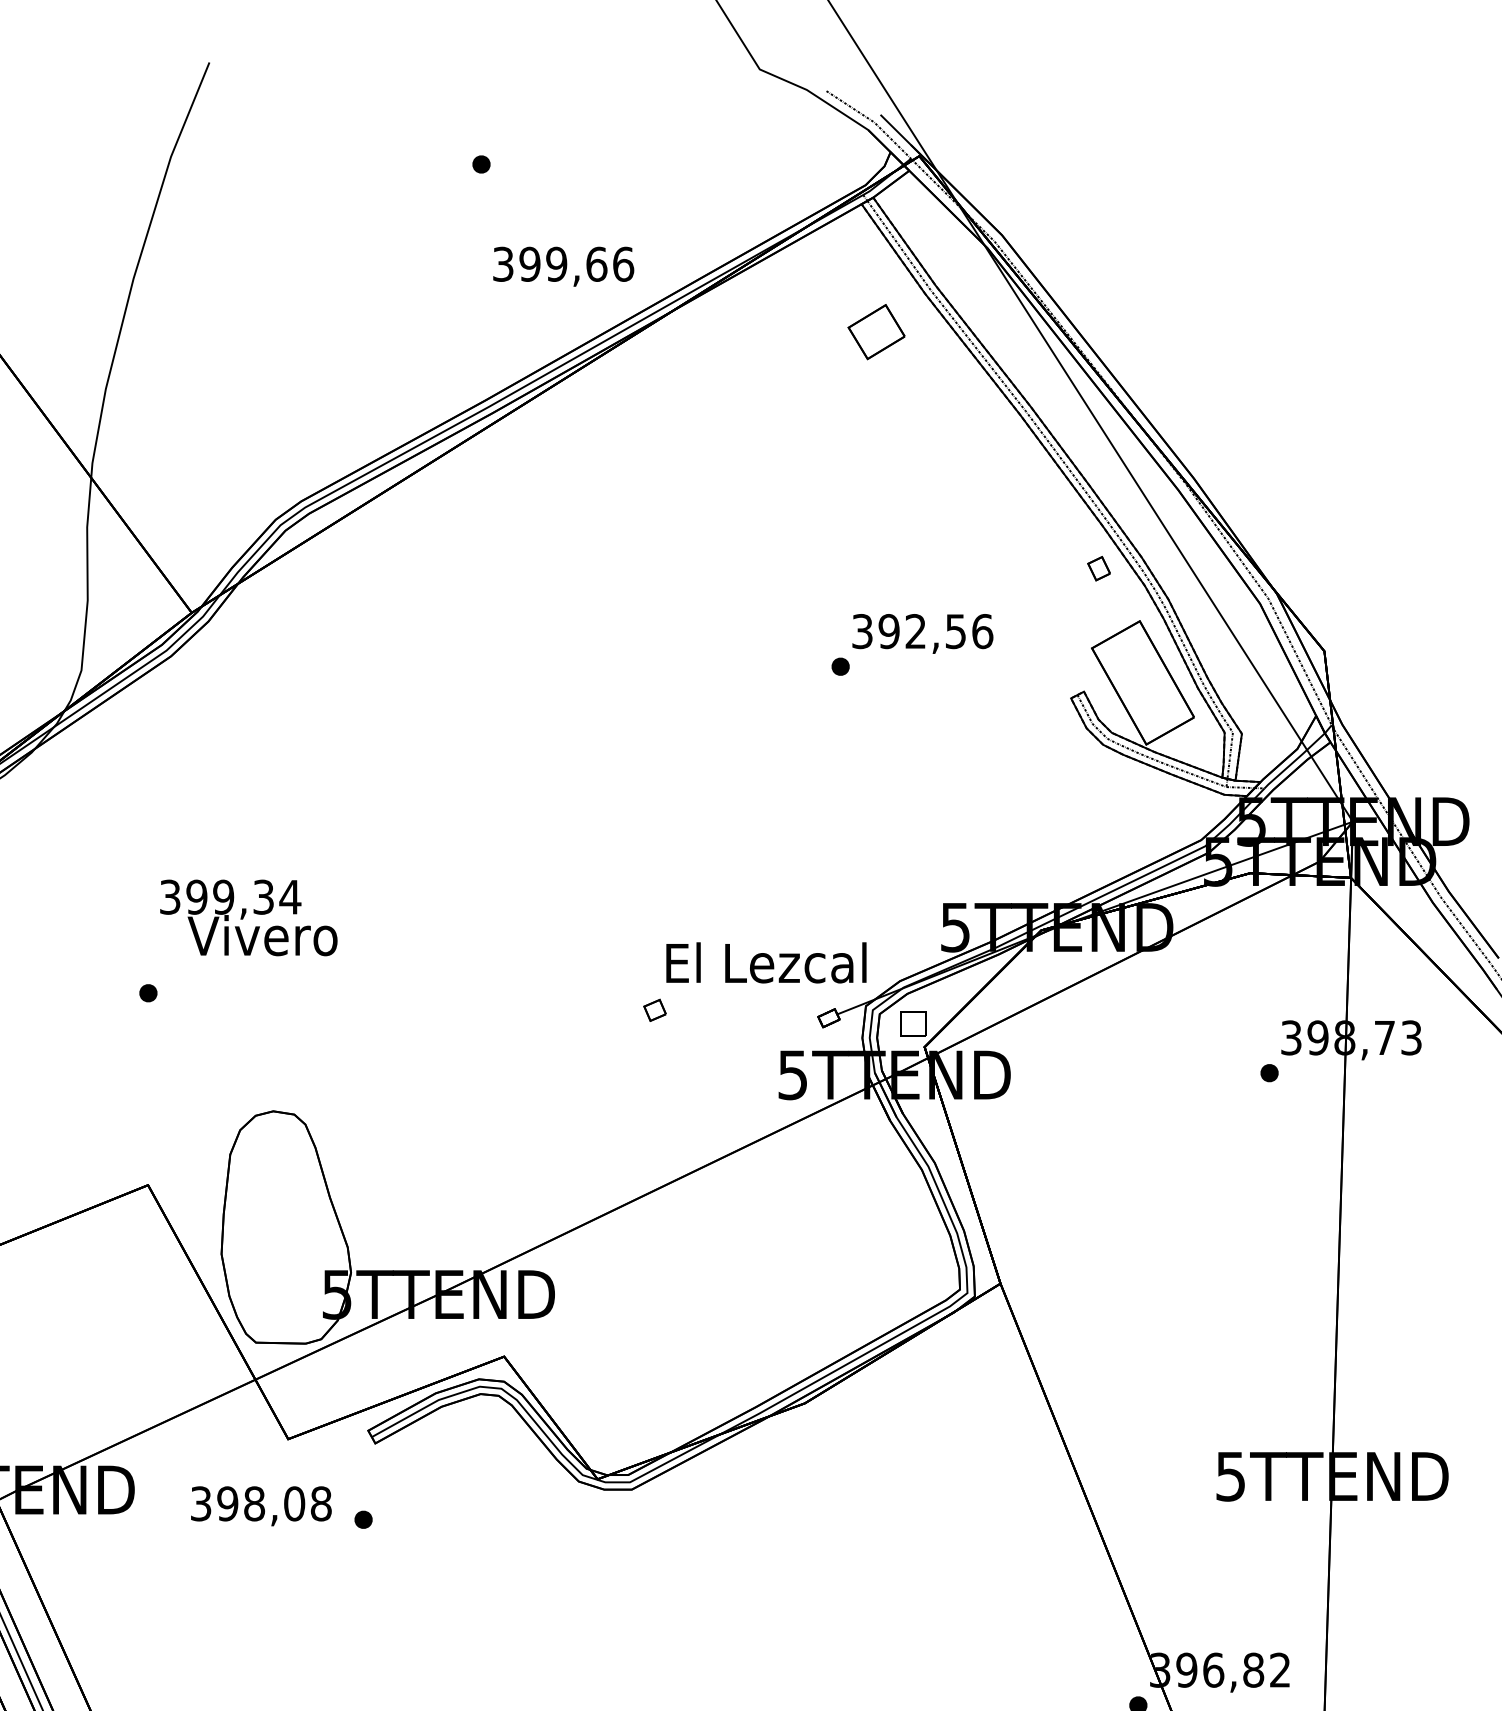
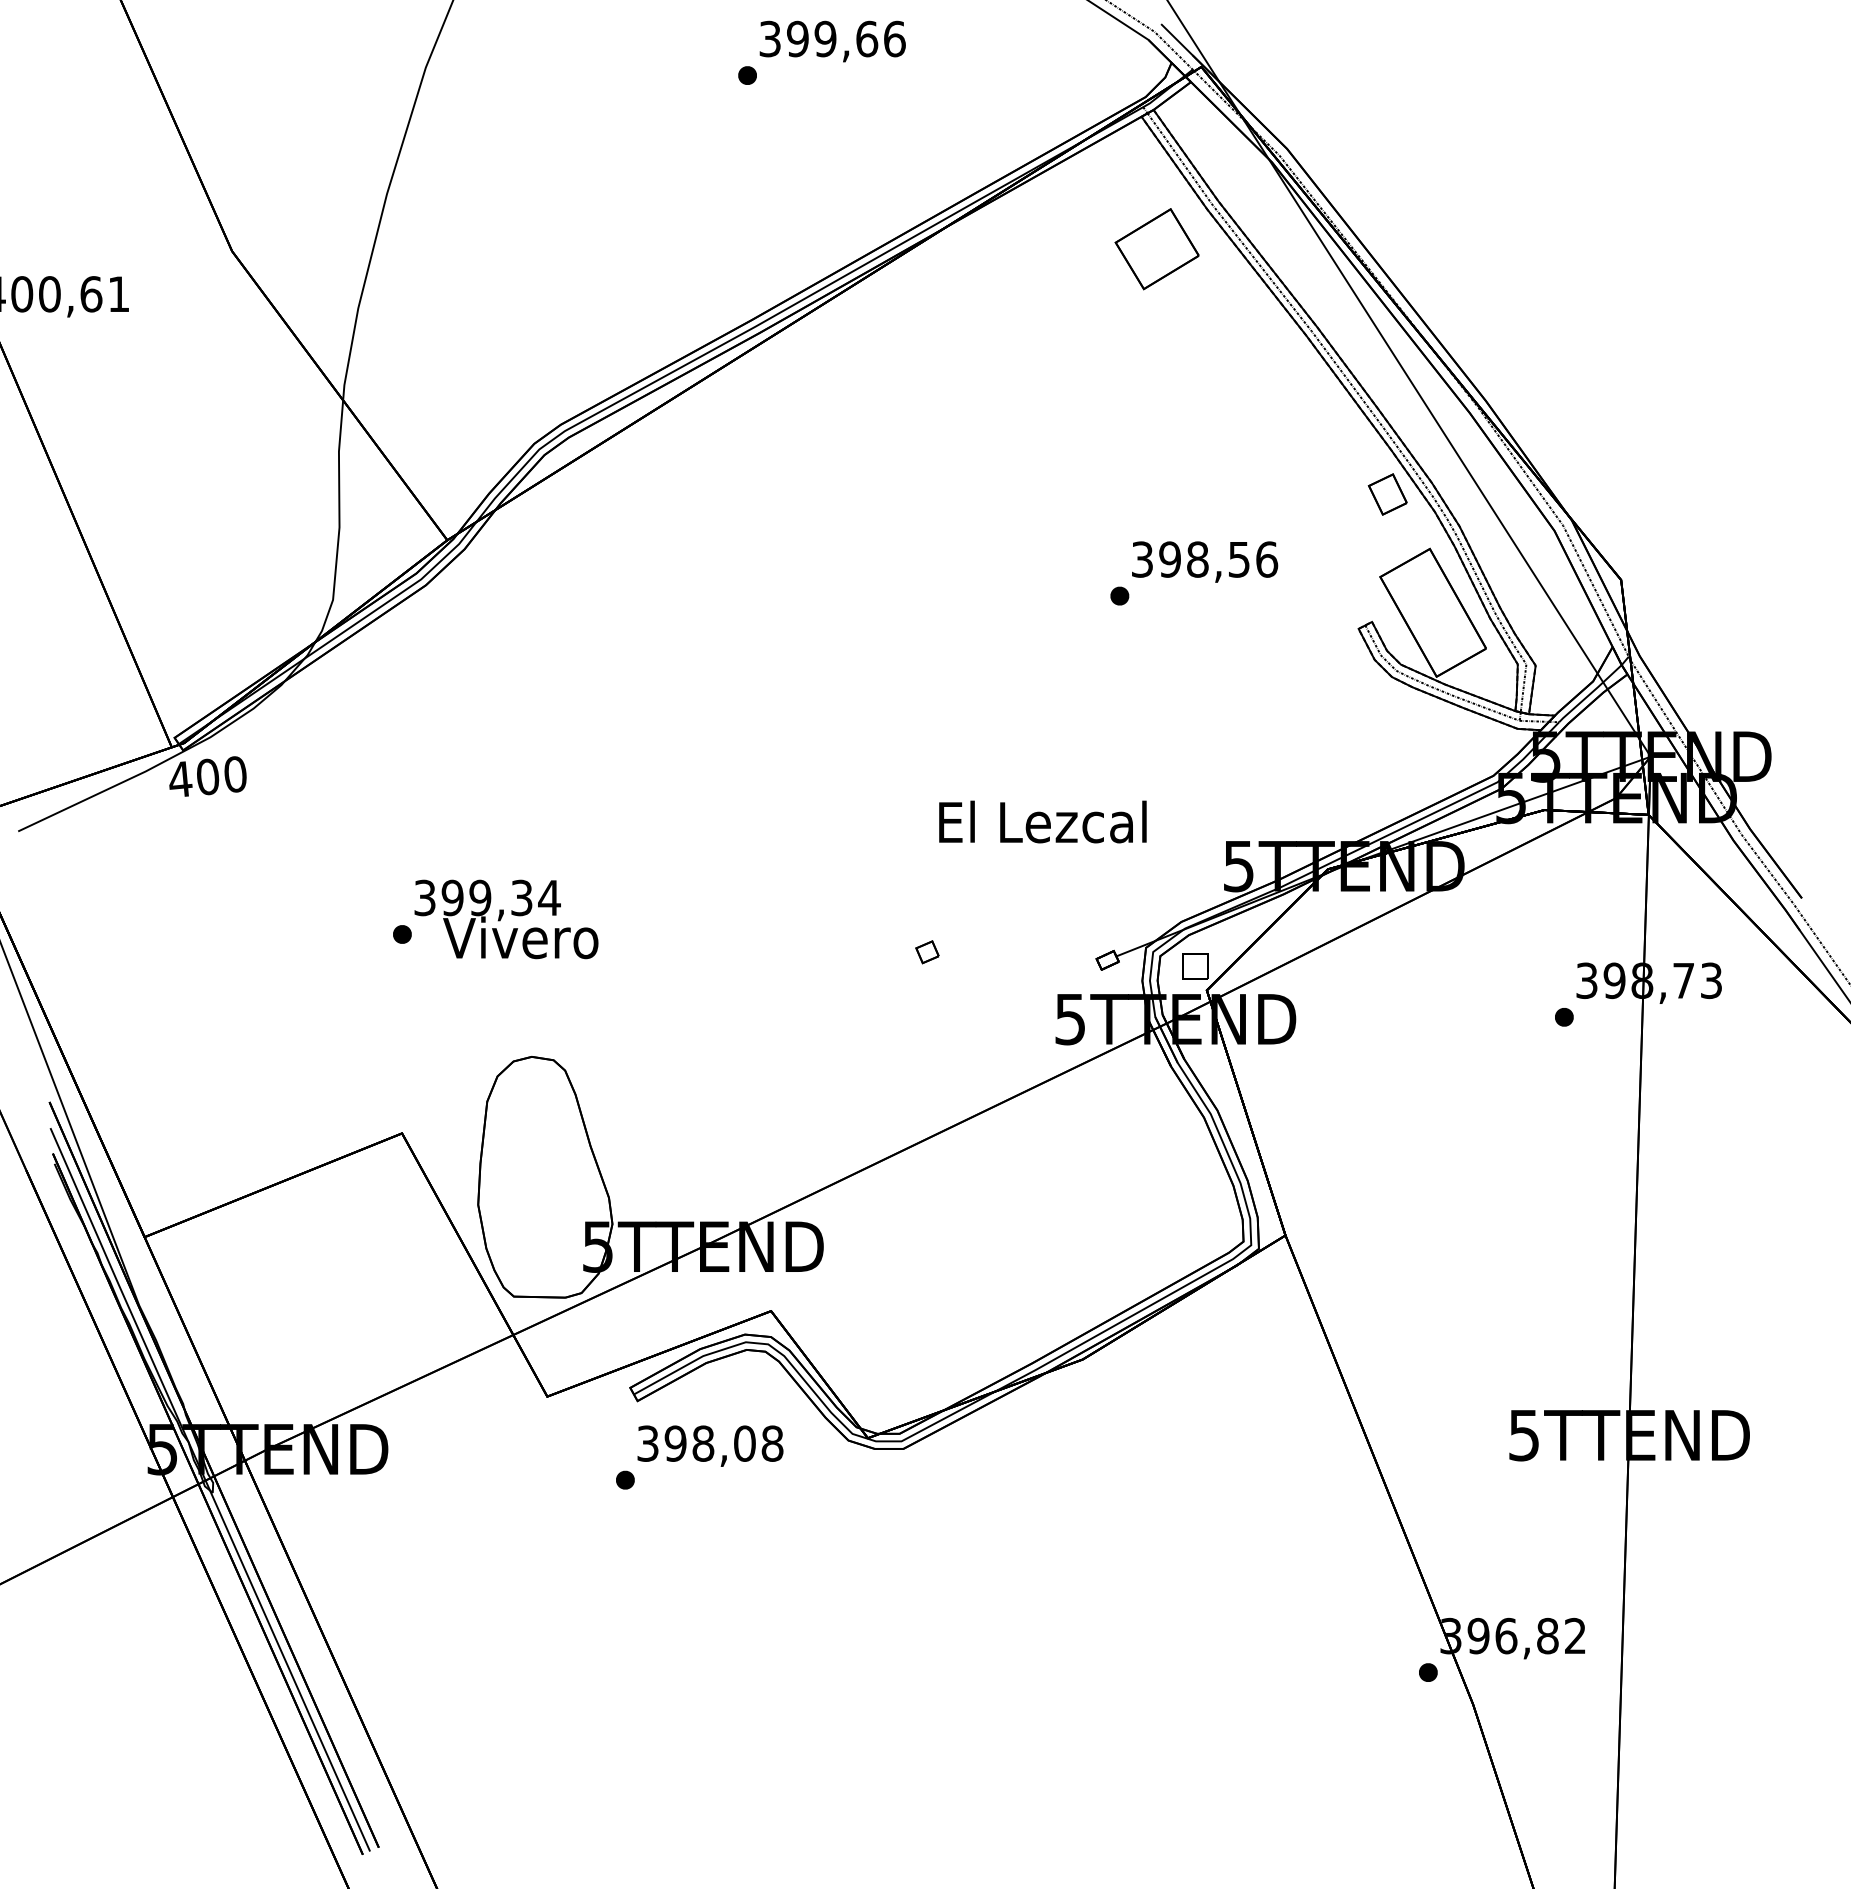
text: (563, 266) -> (832, 41), moved
part: (876, 332) -> (1156, 249), size x1.43
part: (1098, 568) -> (1387, 494), size x1.67
text: (915, 631) -> (1197, 559), 392,56 -> 398,56
text: (248, 917) -> (506, 919), moved
text: (766, 962) -> (1042, 821), moved
text: (261, 1505) -> (710, 1445), moved

